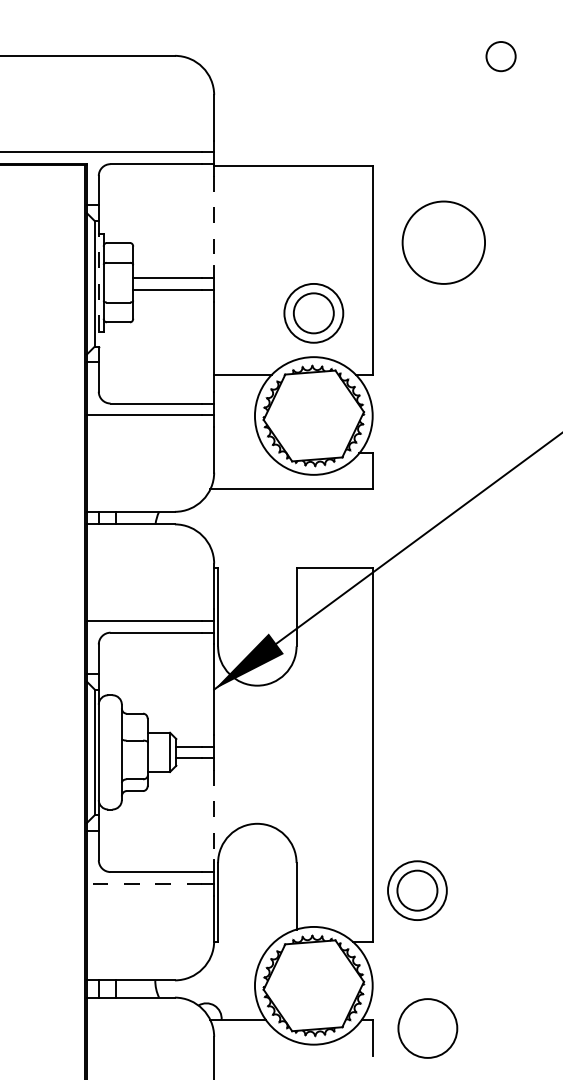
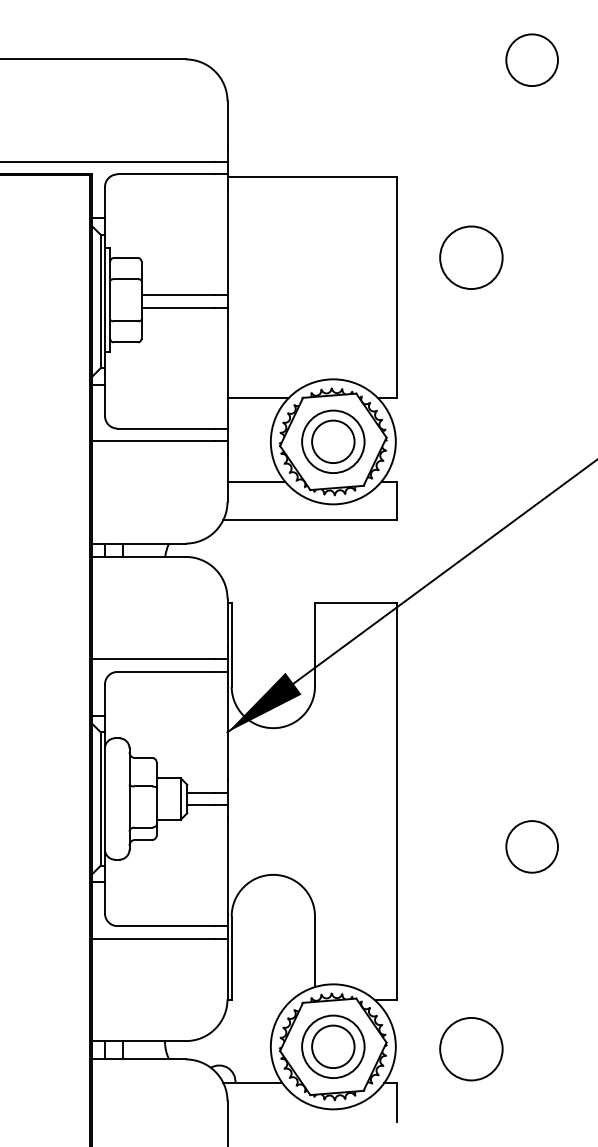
circle: (500, 56) -> (531, 60), size x1.67
line: (214, 220) -> (227, 234), dashed -> solid
circle: (443, 242) -> (471, 257), size x0.71
line: (99, 283) -> (105, 301), dashed -> solid
part: (313, 313) -> (333, 441), moved
line: (241, 453) -> (256, 481), added
circle: (500, 797) -> (531, 846), added
line: (214, 815) -> (227, 865), dashed -> solid
line: (144, 883) -> (153, 938), dashed -> solid
part: (417, 890) -> (333, 1046), moved
circle: (427, 1028) -> (471, 1049), moved

